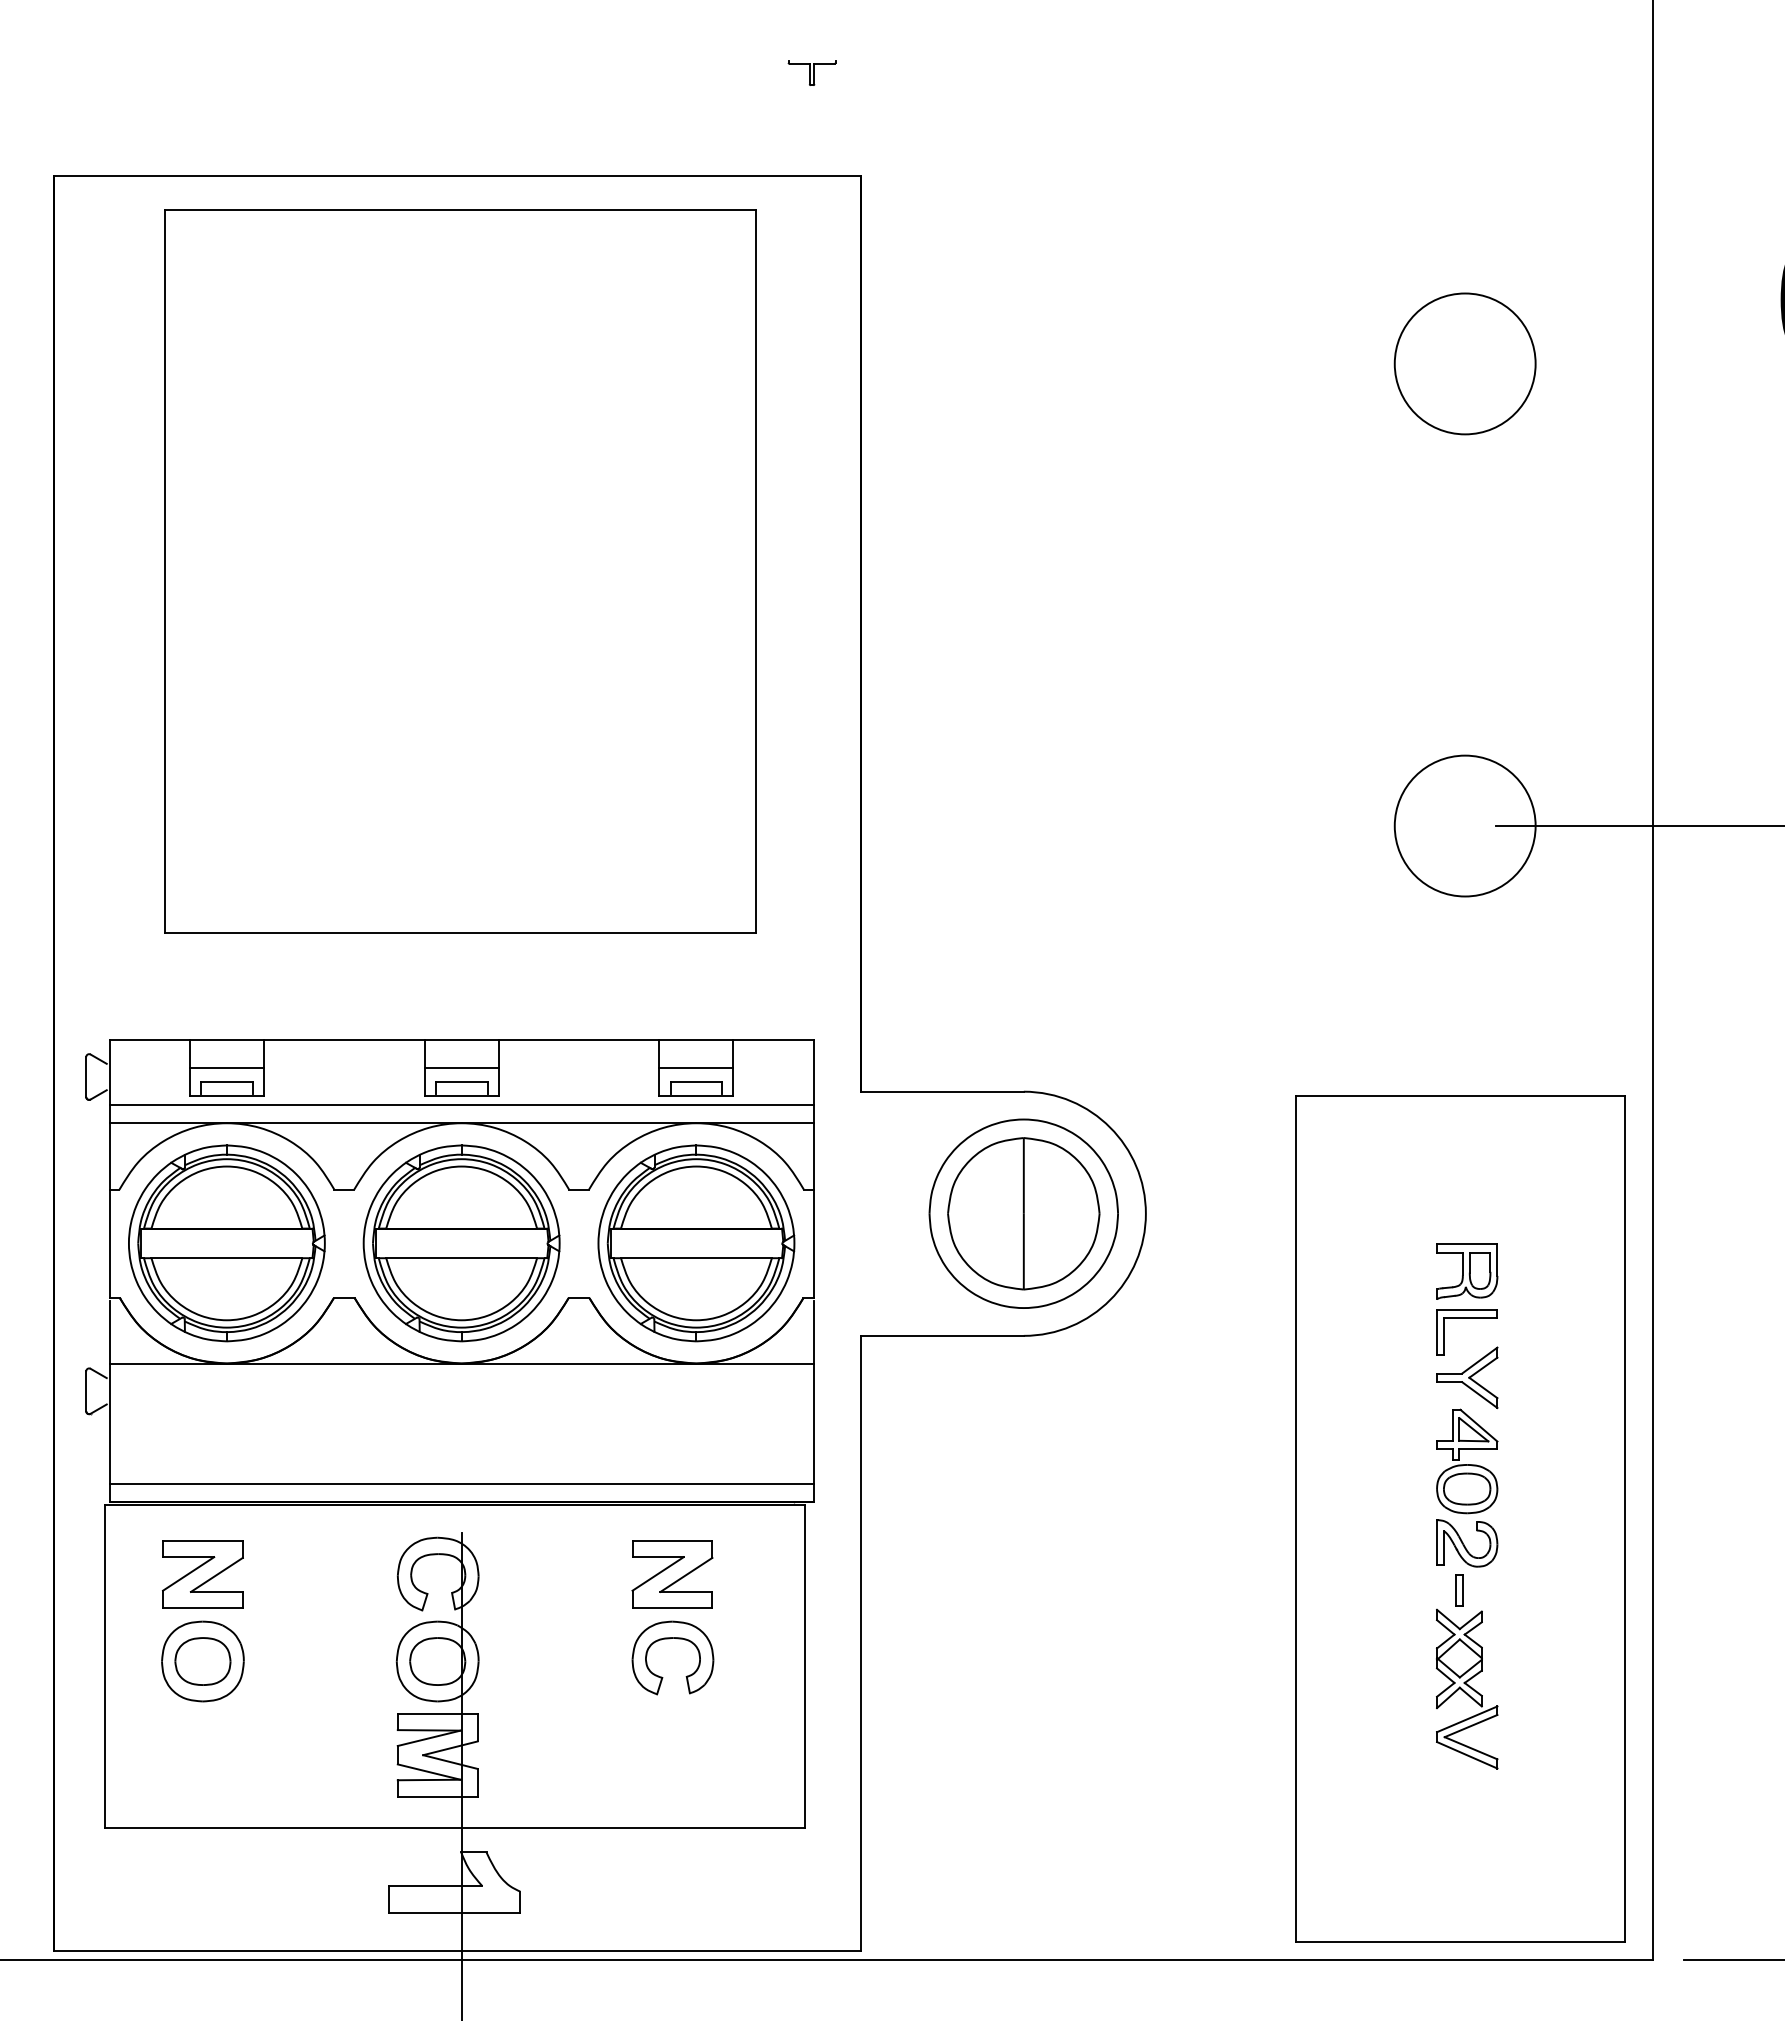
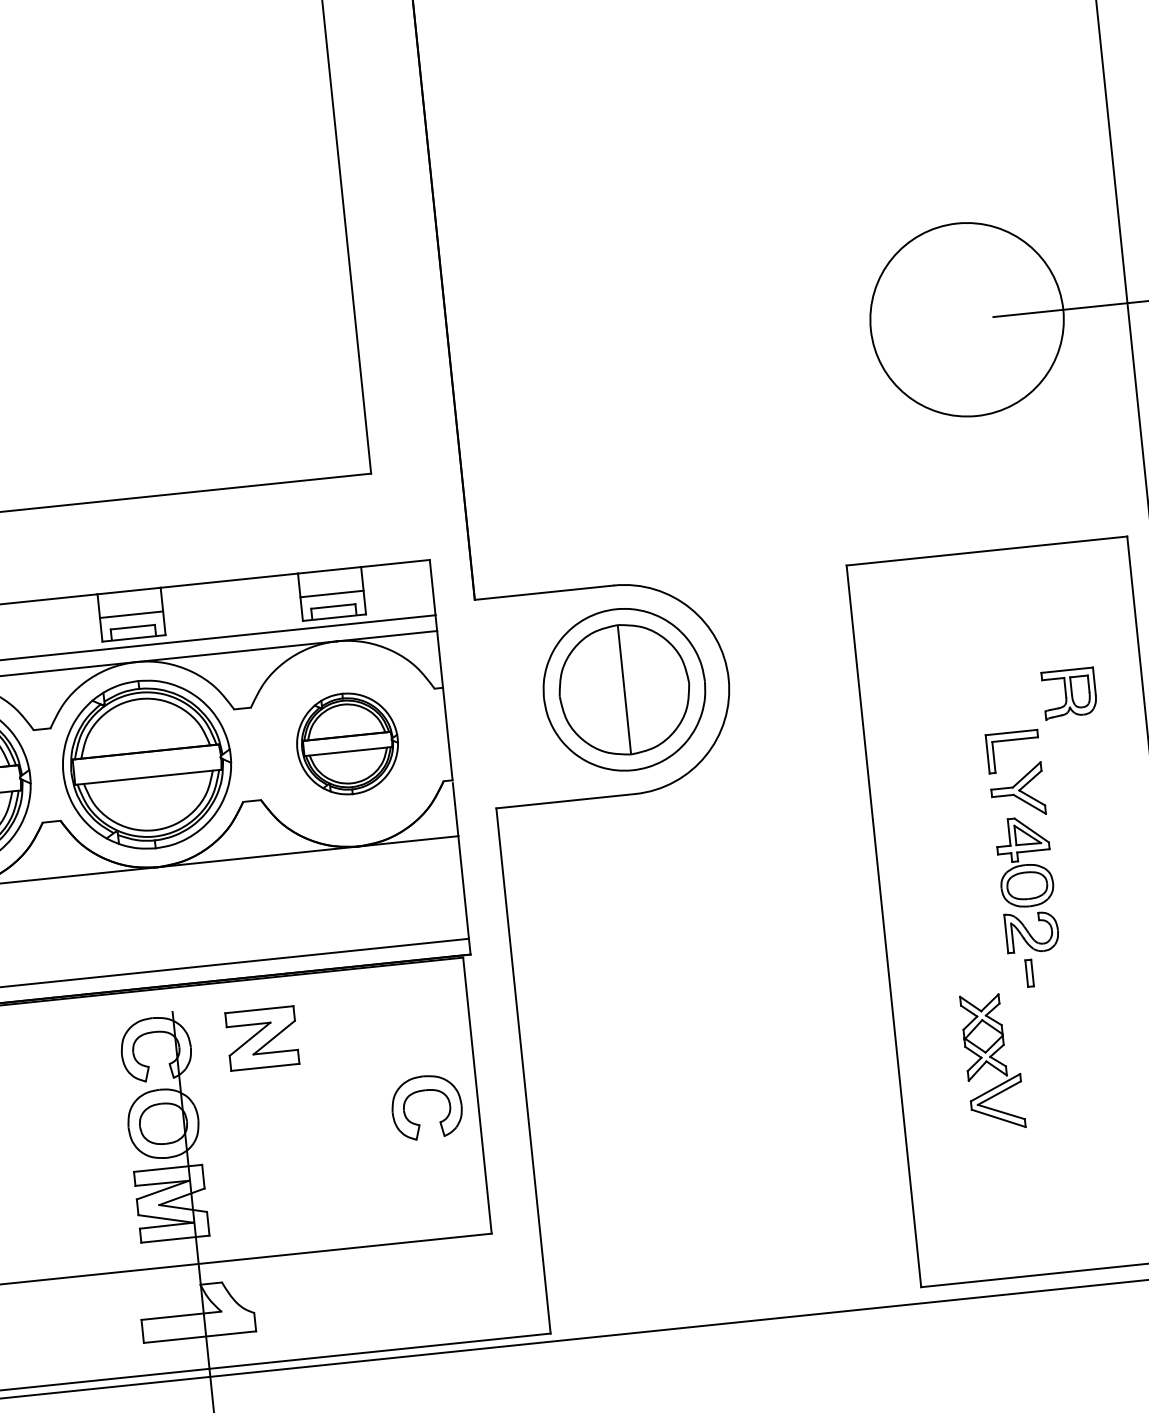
circle: (1464, 825) -> (966, 319), size x1.6
part: (696, 1243) -> (347, 744), size x0.6
part: (1467, 1271) -> (1069, 693), moved
part: (672, 1574) -> (262, 1038), moved
part: (669, 1639) -> (422, 1091), moved
part: (1467, 1688) -> (993, 1061), moved

